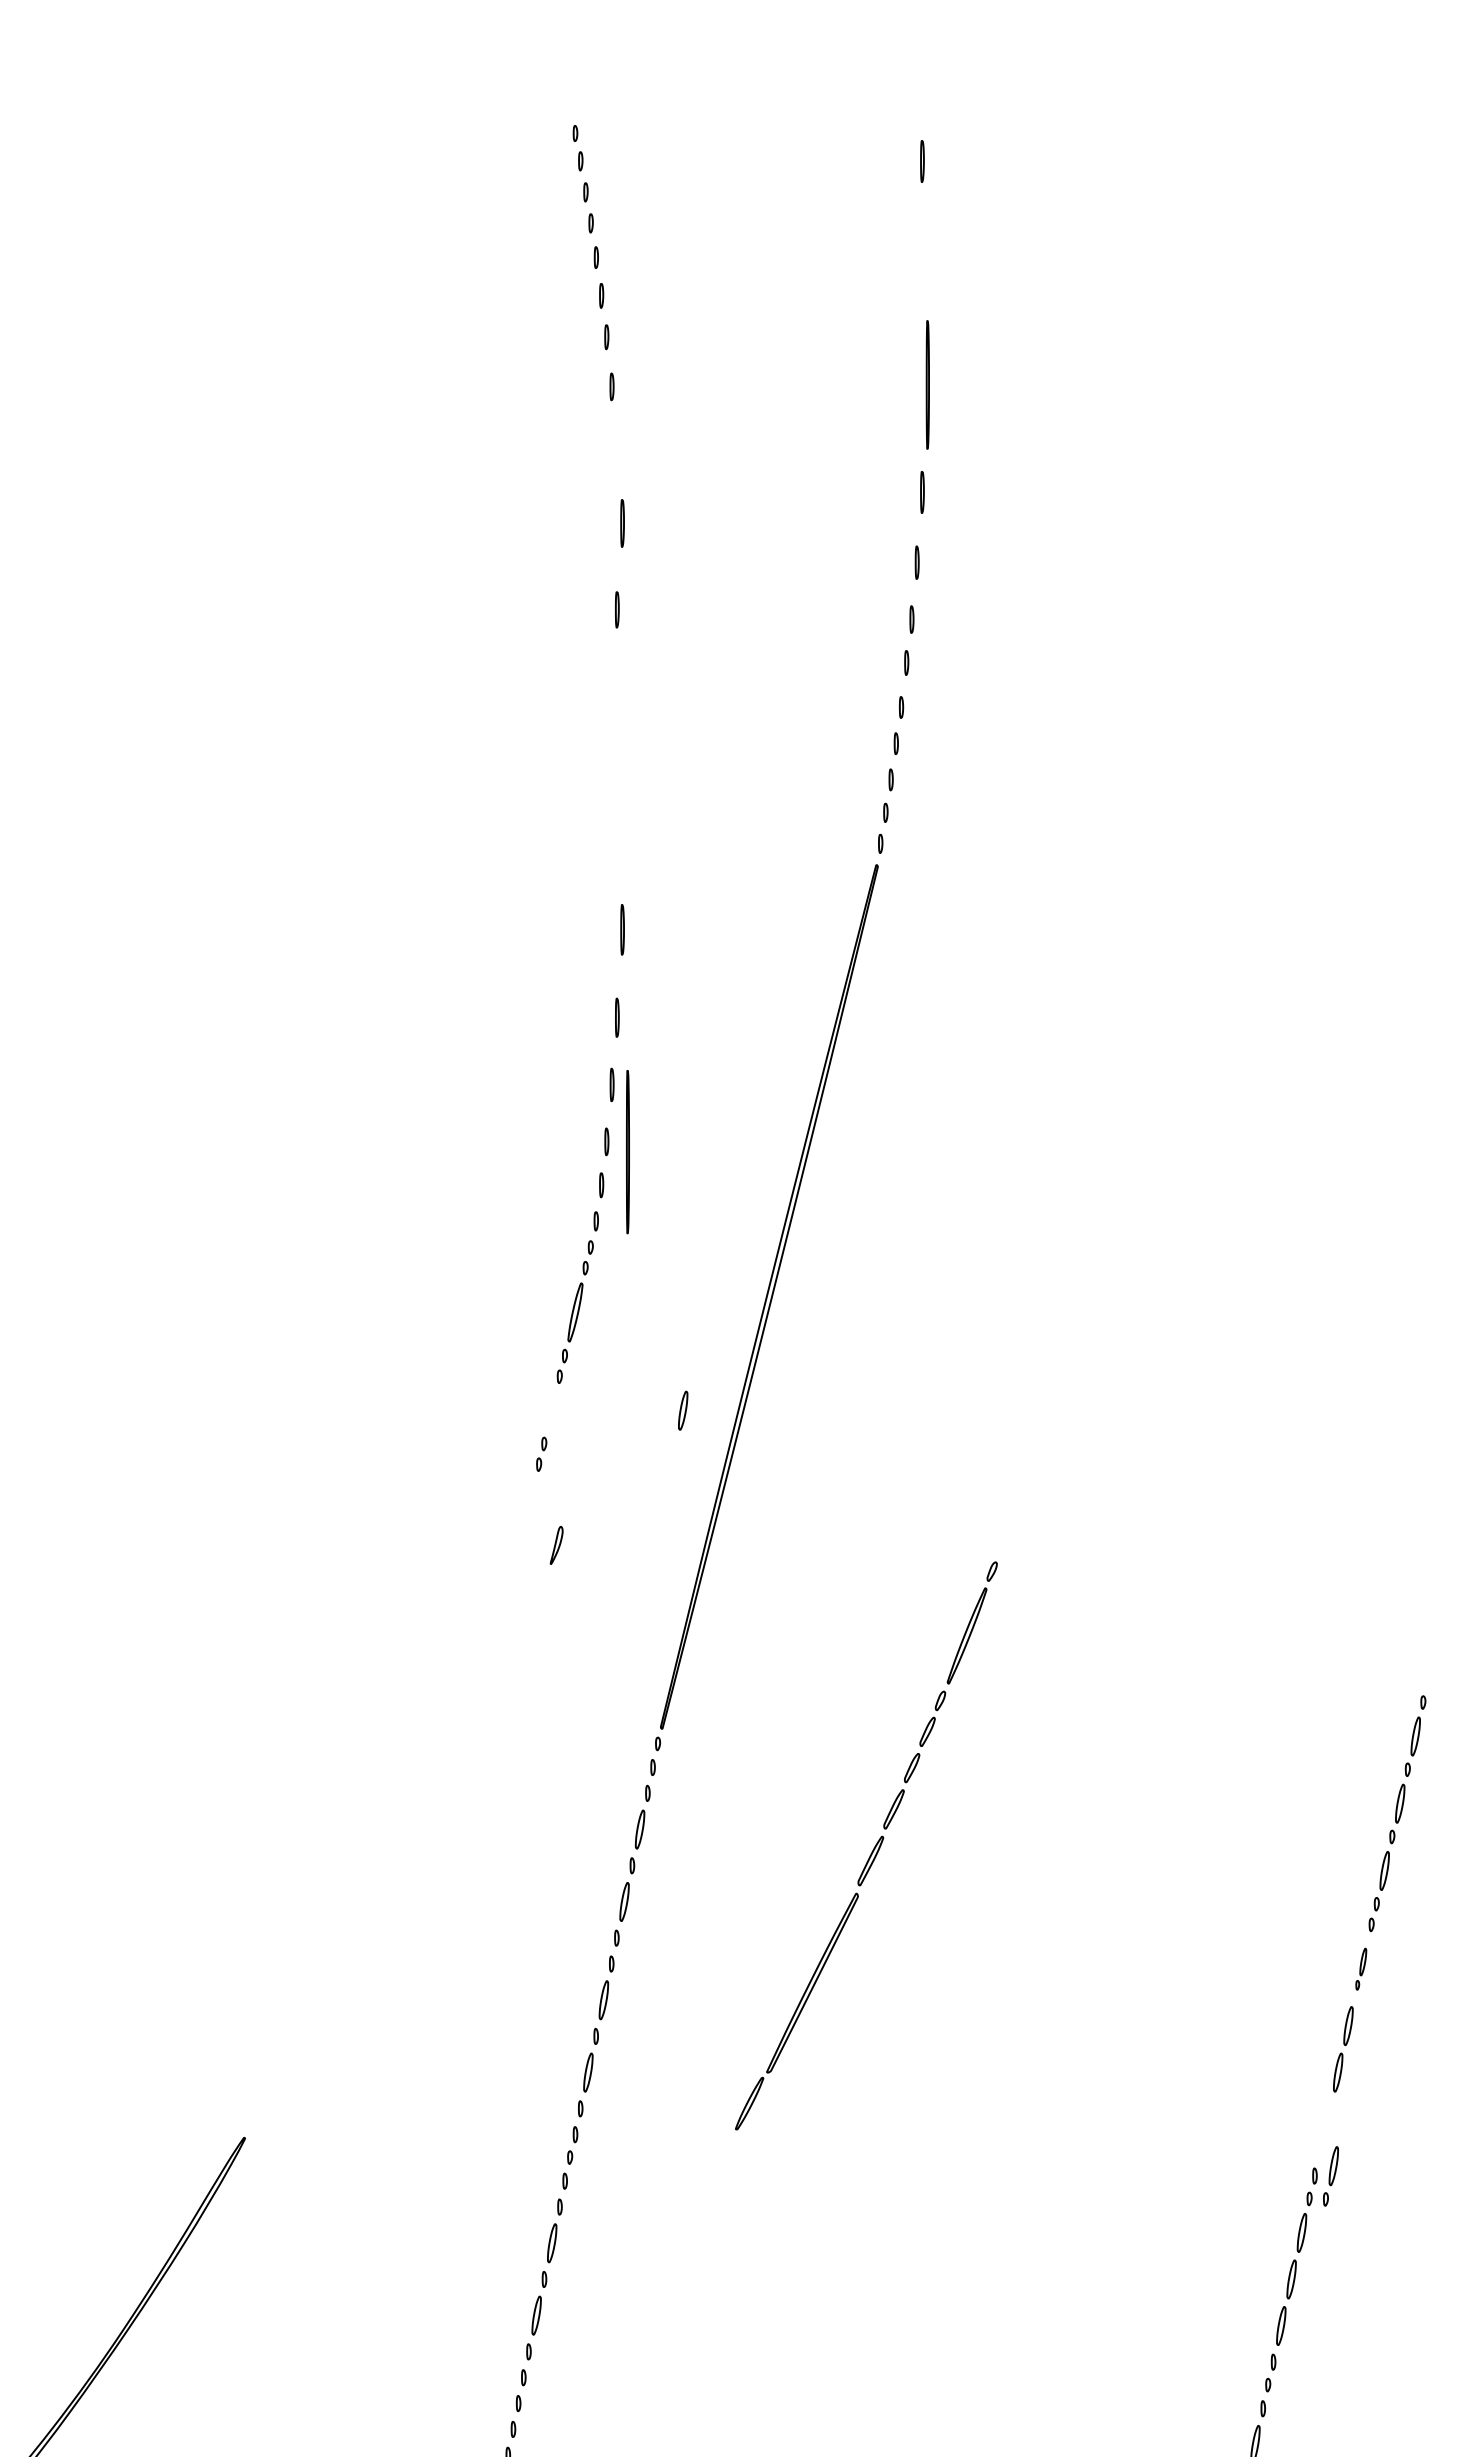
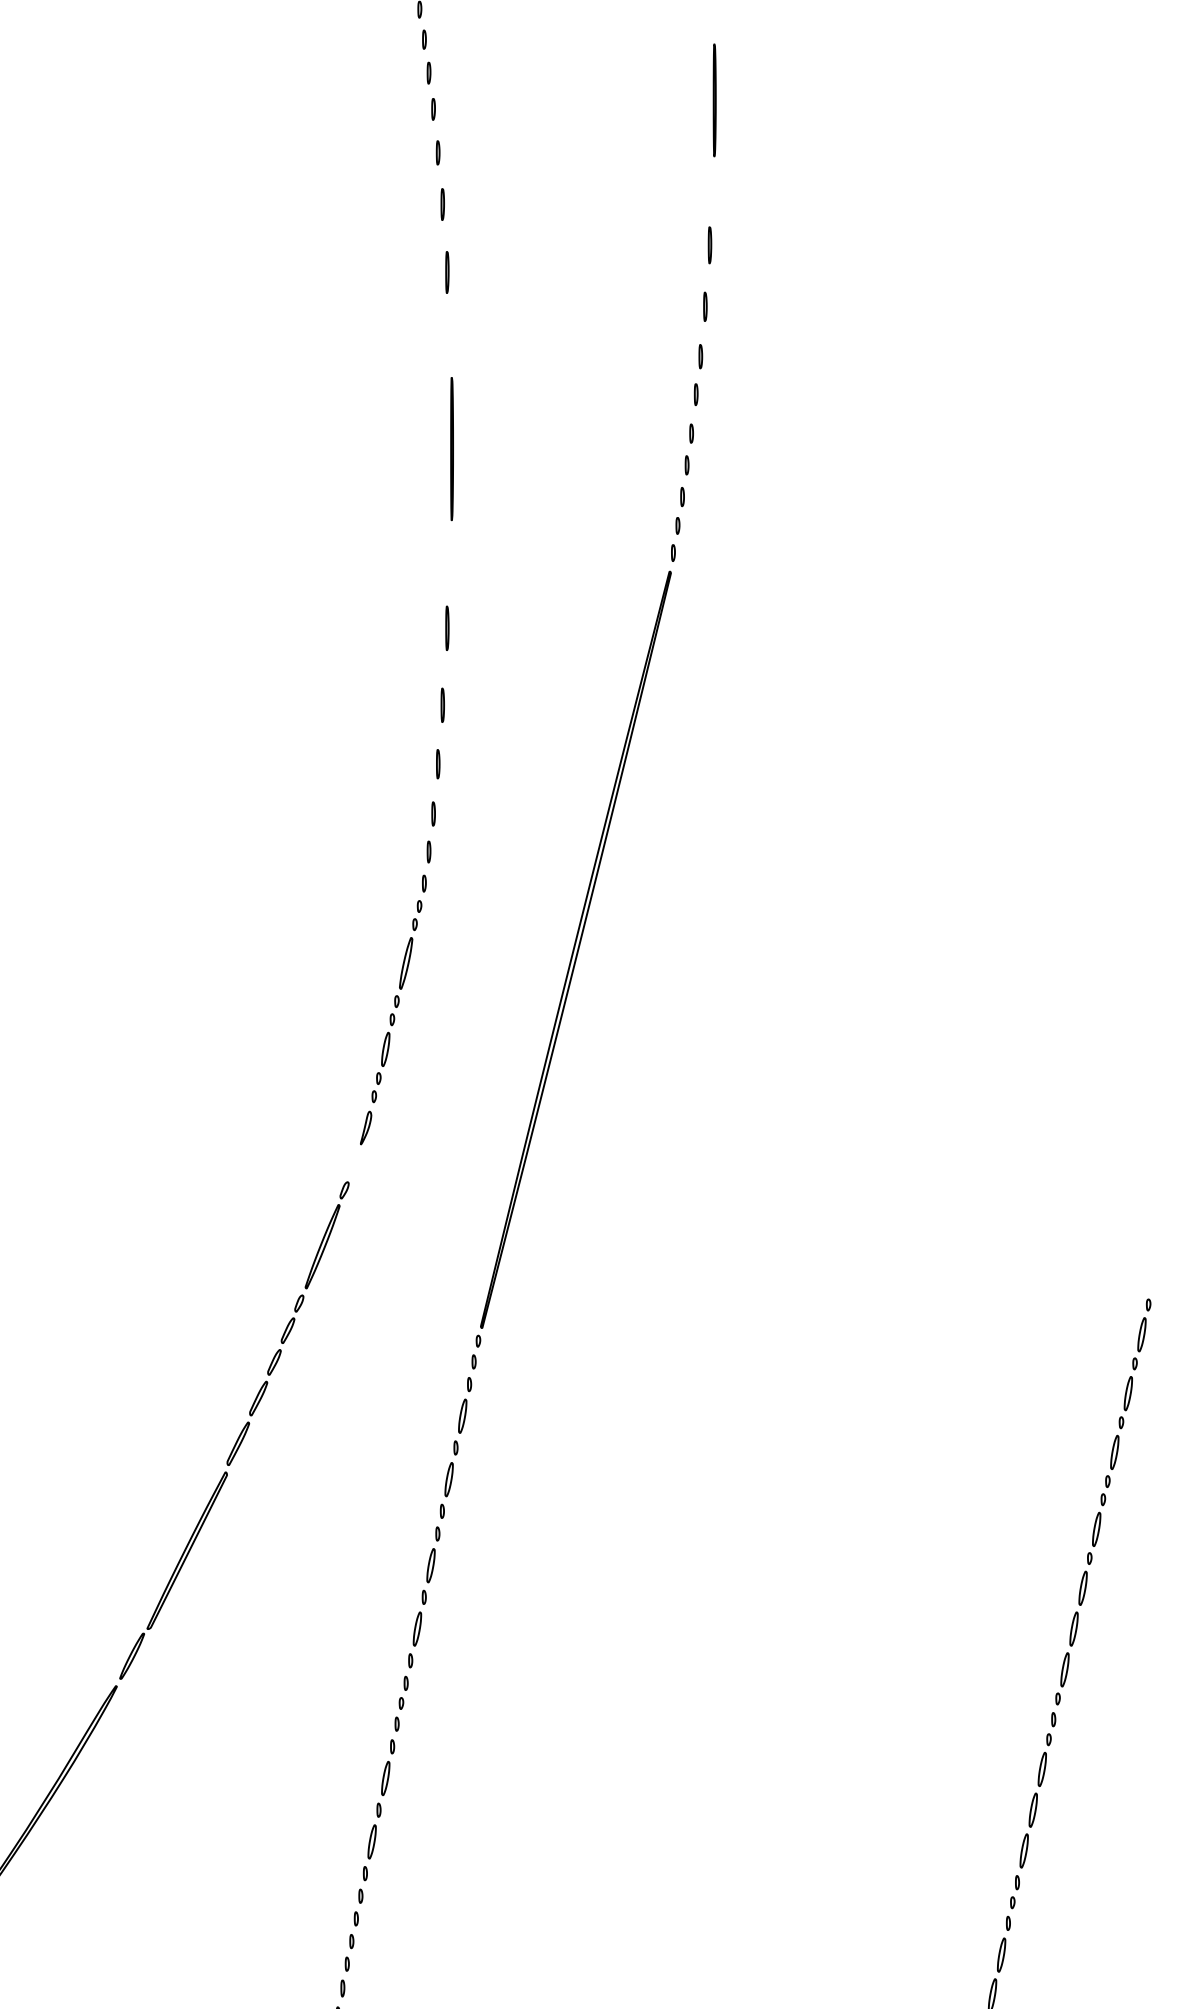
line: (927, 384) -> (714, 100), moved
line: (616, 609) -> (442, 204), moved
line: (627, 1152) -> (451, 449), moved
part: (683, 1410) -> (386, 1049), moved
part: (556, 1545) -> (365, 1128), moved
part: (873, 1848) -> (240, 1432), moved
part: (1361, 1969) -> (1094, 1538), size x1.43
part: (1330, 2176) -> (1062, 1678), moved

